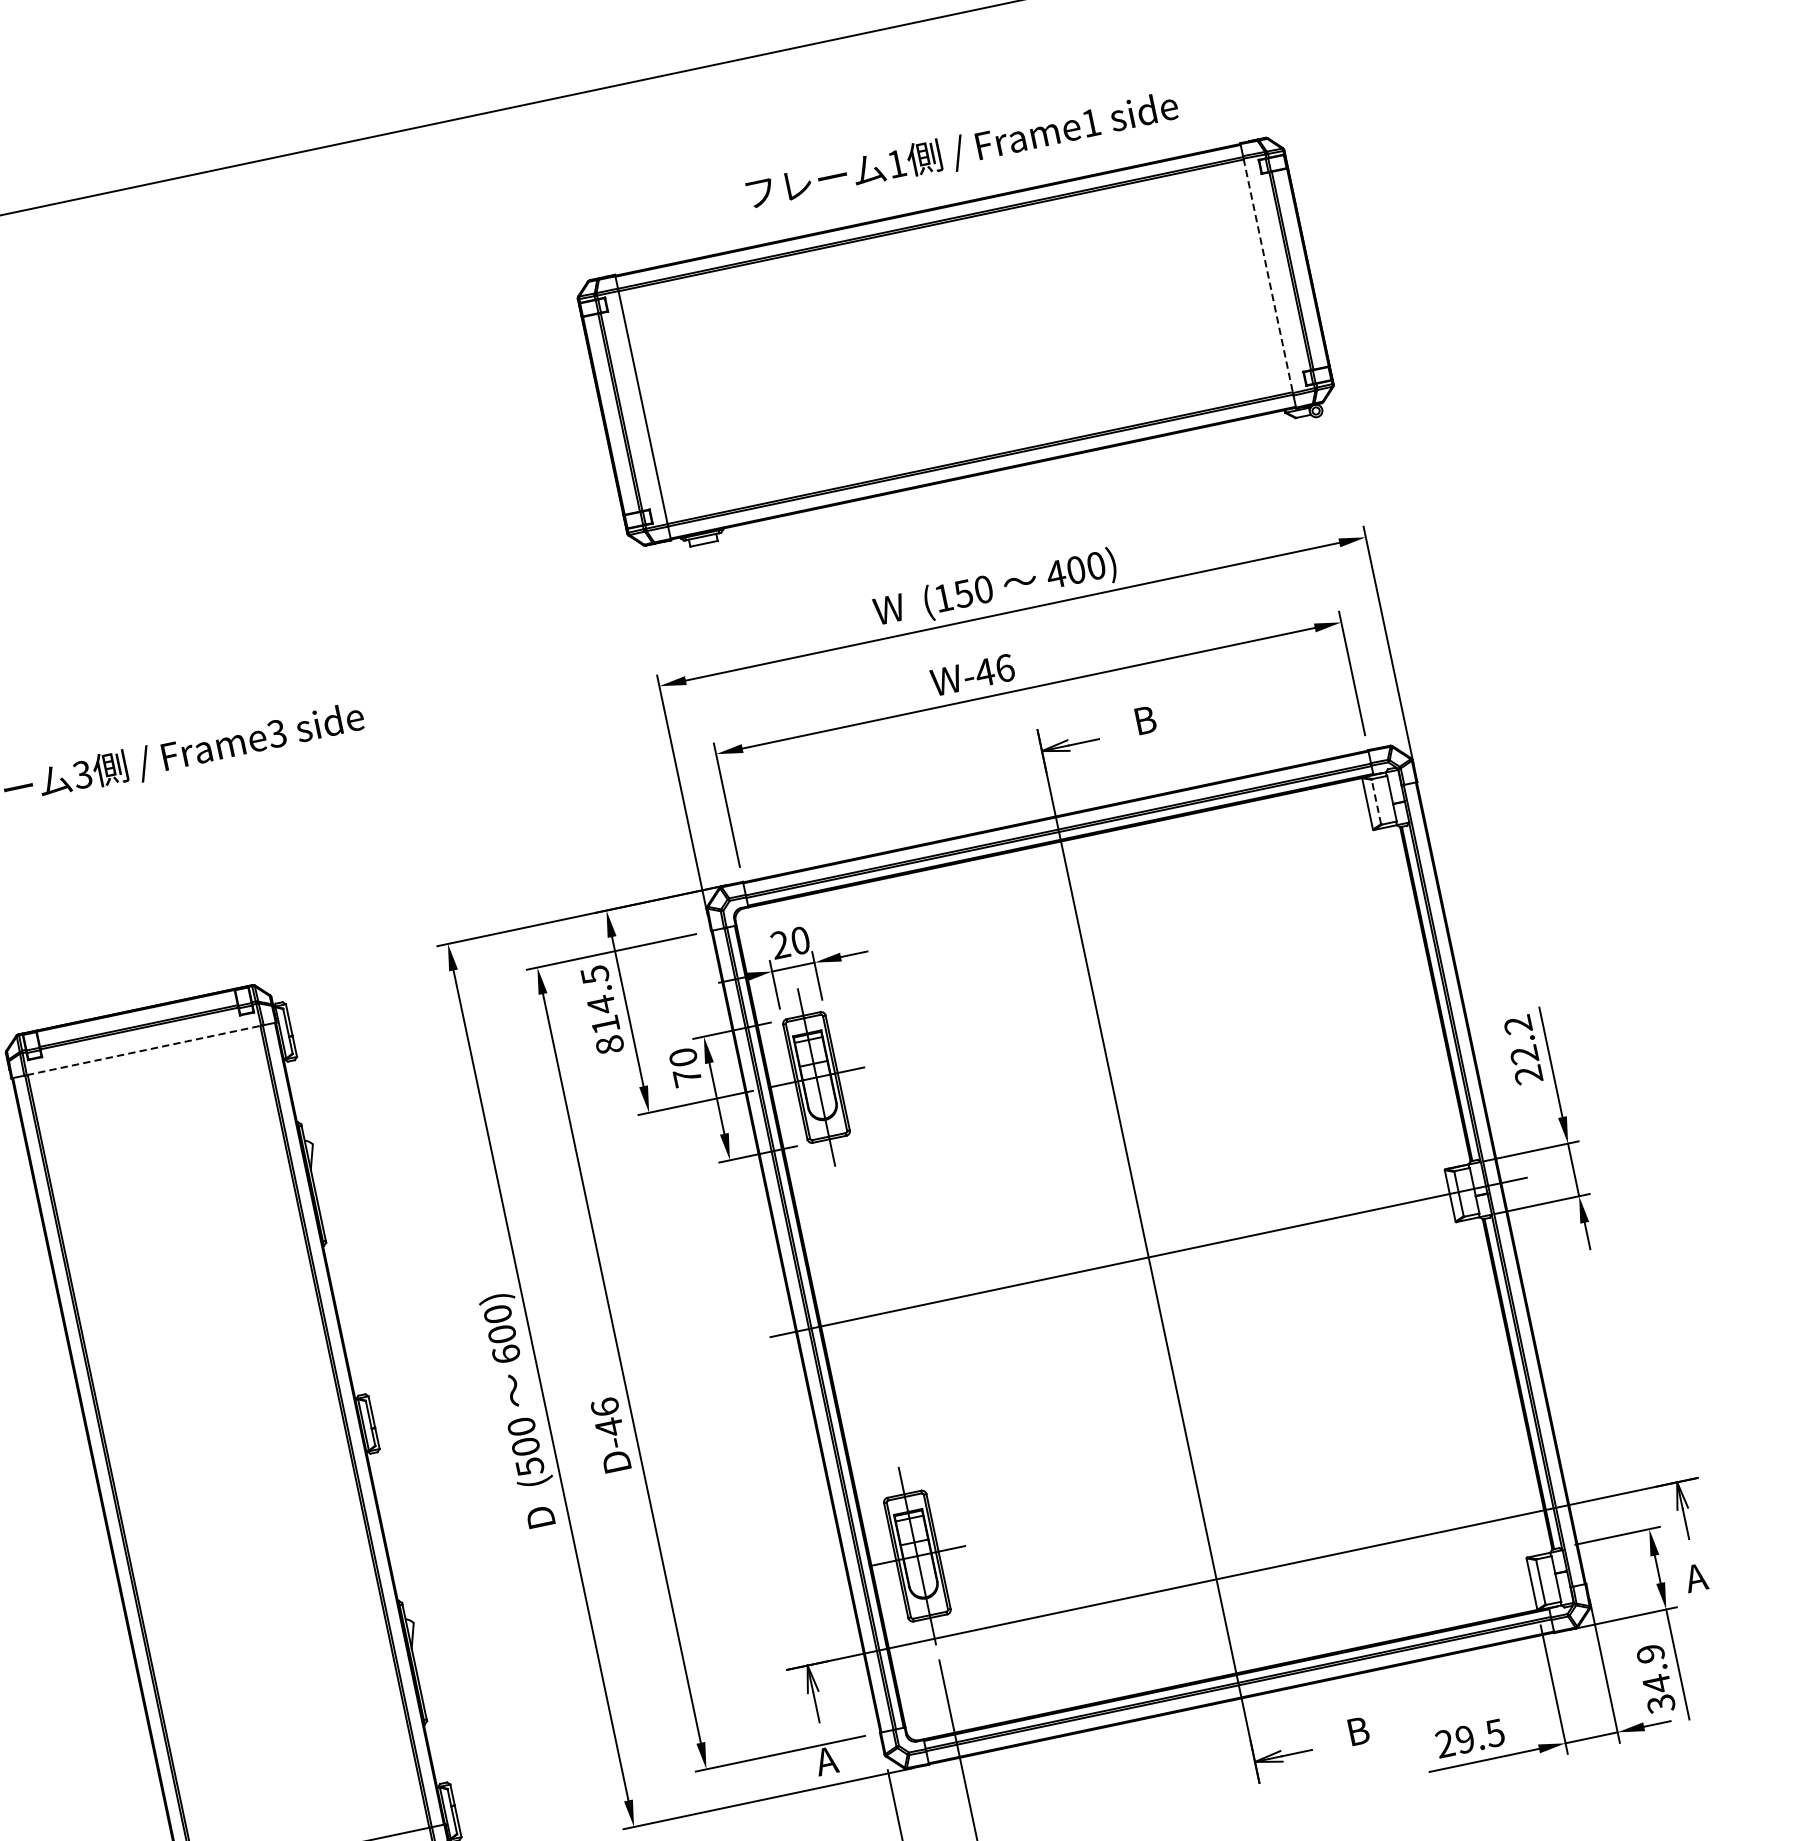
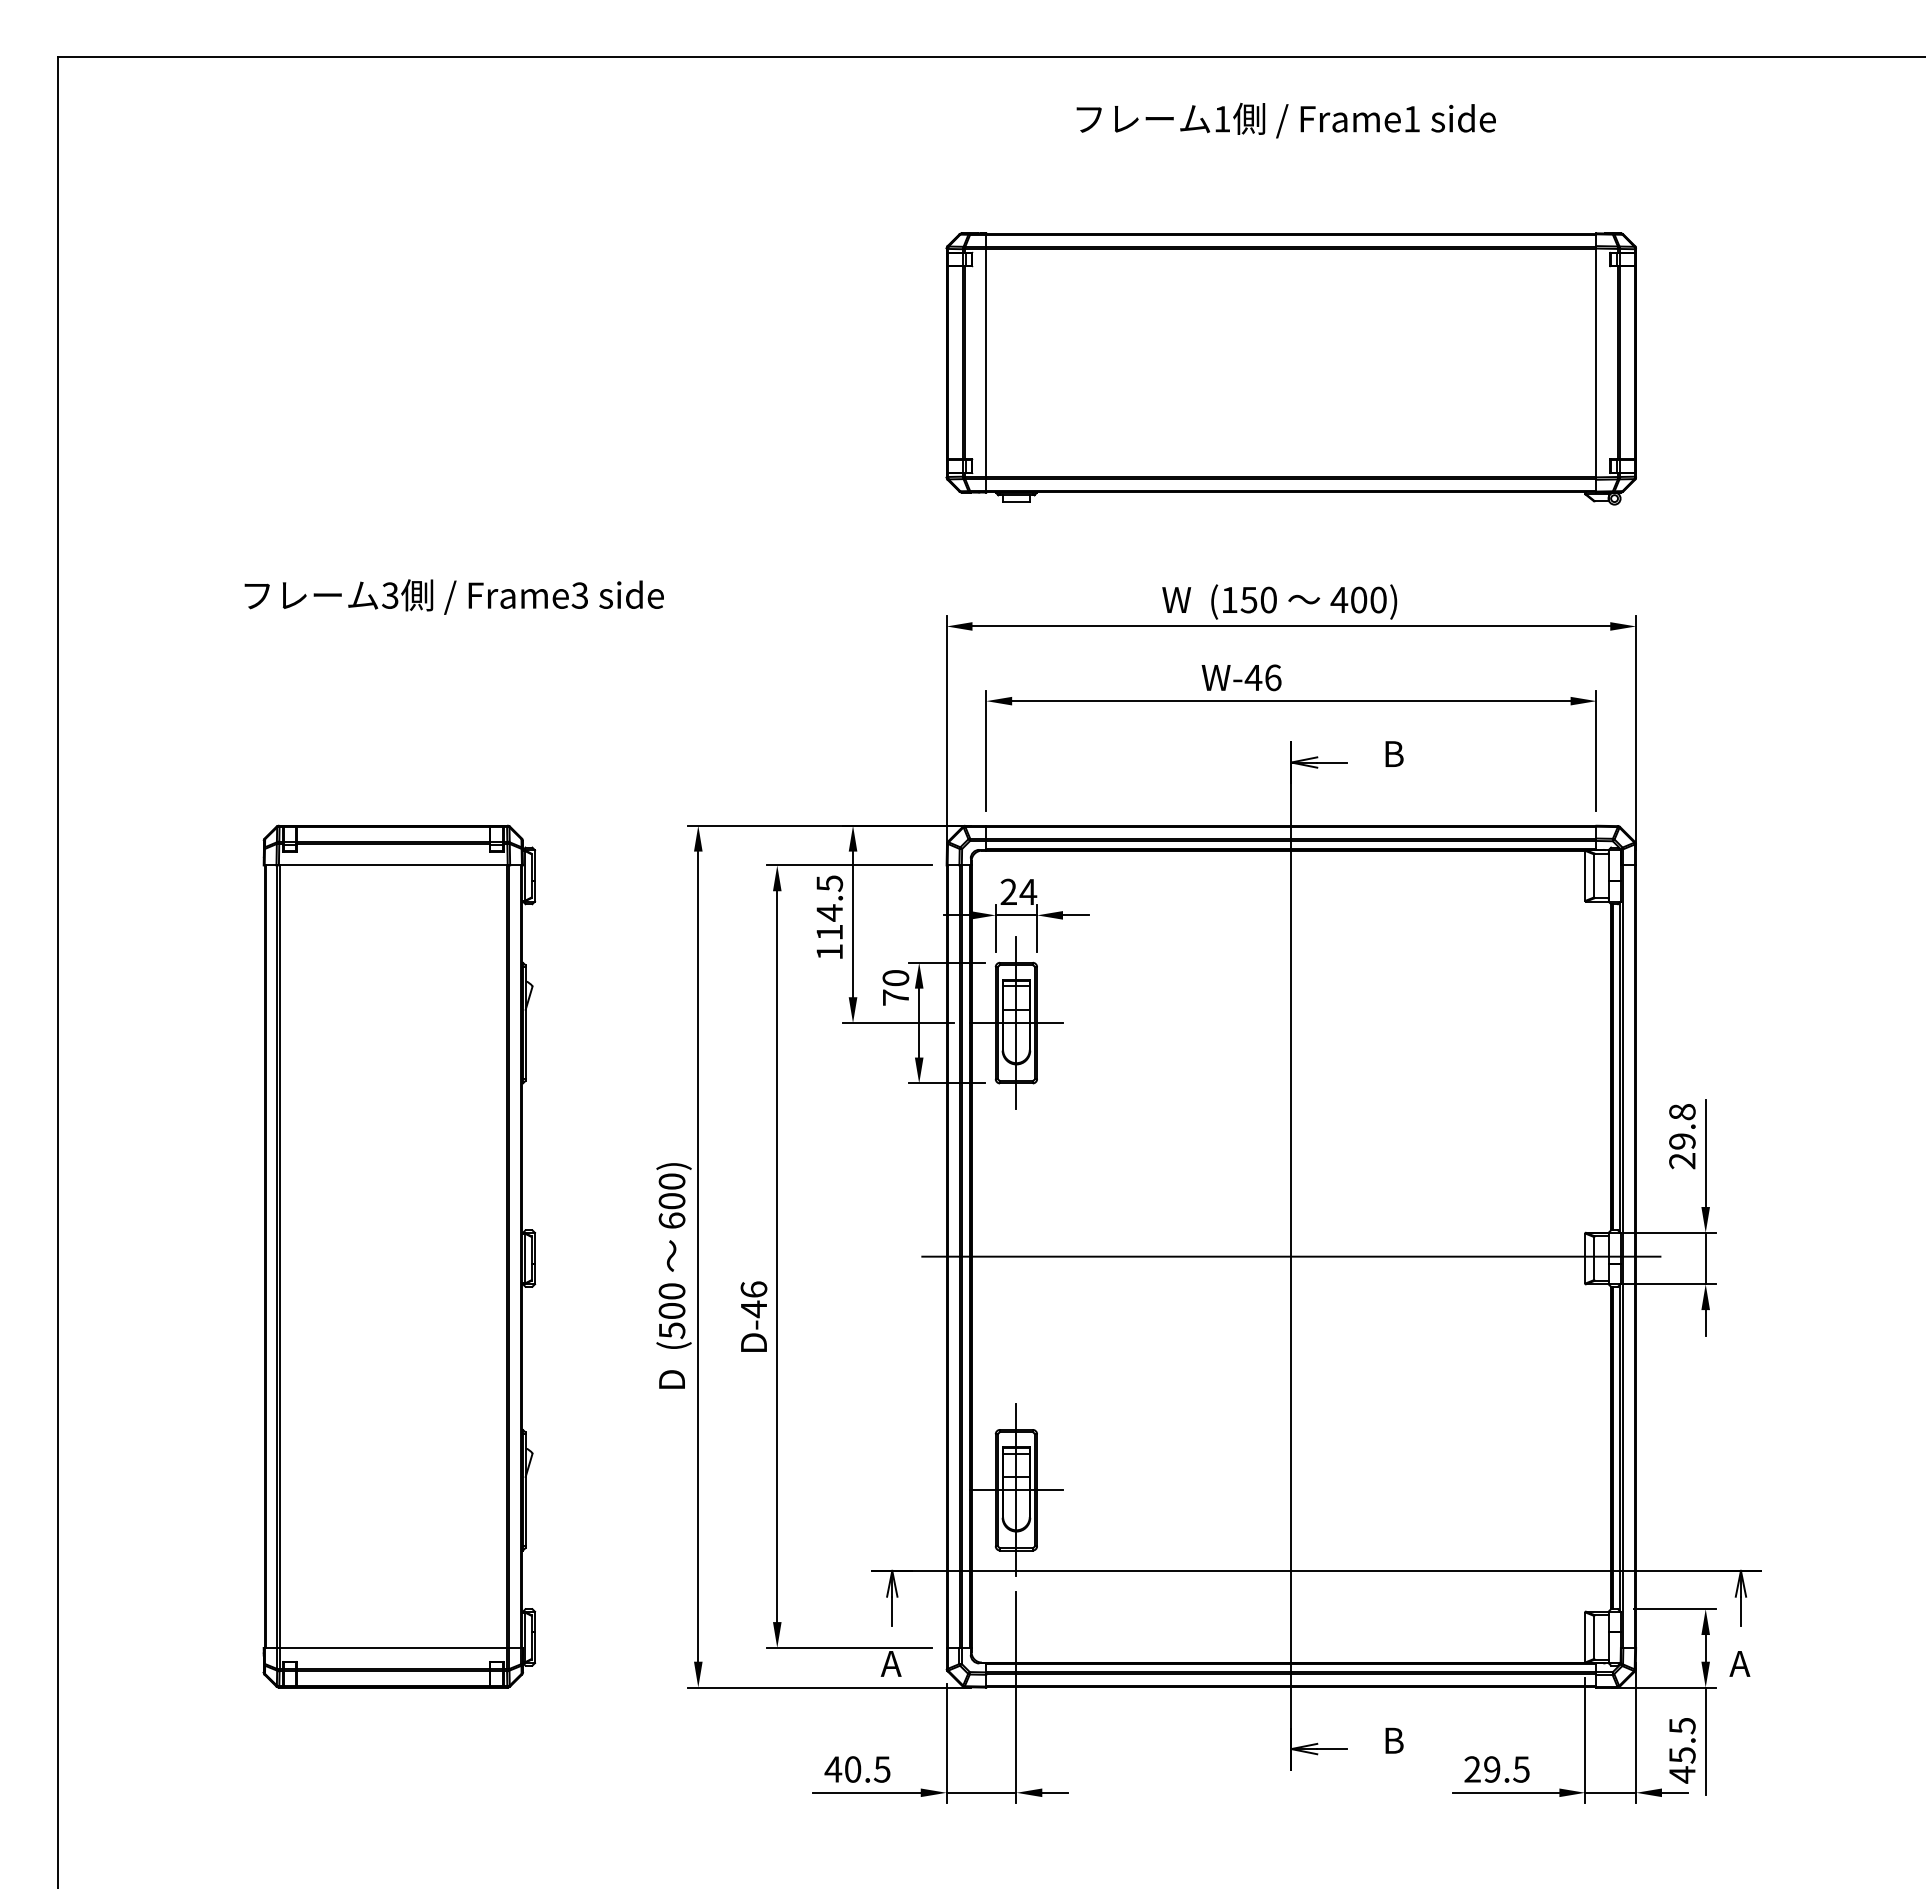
text: (961, 151) -> (1285, 120), moved
line: (1268, 276) -> (1596, 363), dashed -> solid
line: (1375, 801) -> (1593, 875), dashed -> solid
text: (800, 940) -> (1028, 891), 20 -> 24
text: (1521, 1039) -> (1682, 1126), 22.2 -> 29.8
text: (609, 1044) -> (829, 951), 814.5 -> 114.5
line: (144, 1050) -> (393, 865), dashed -> solid
text: (1656, 1678) -> (1682, 1750), 34.9 -> 45.5

